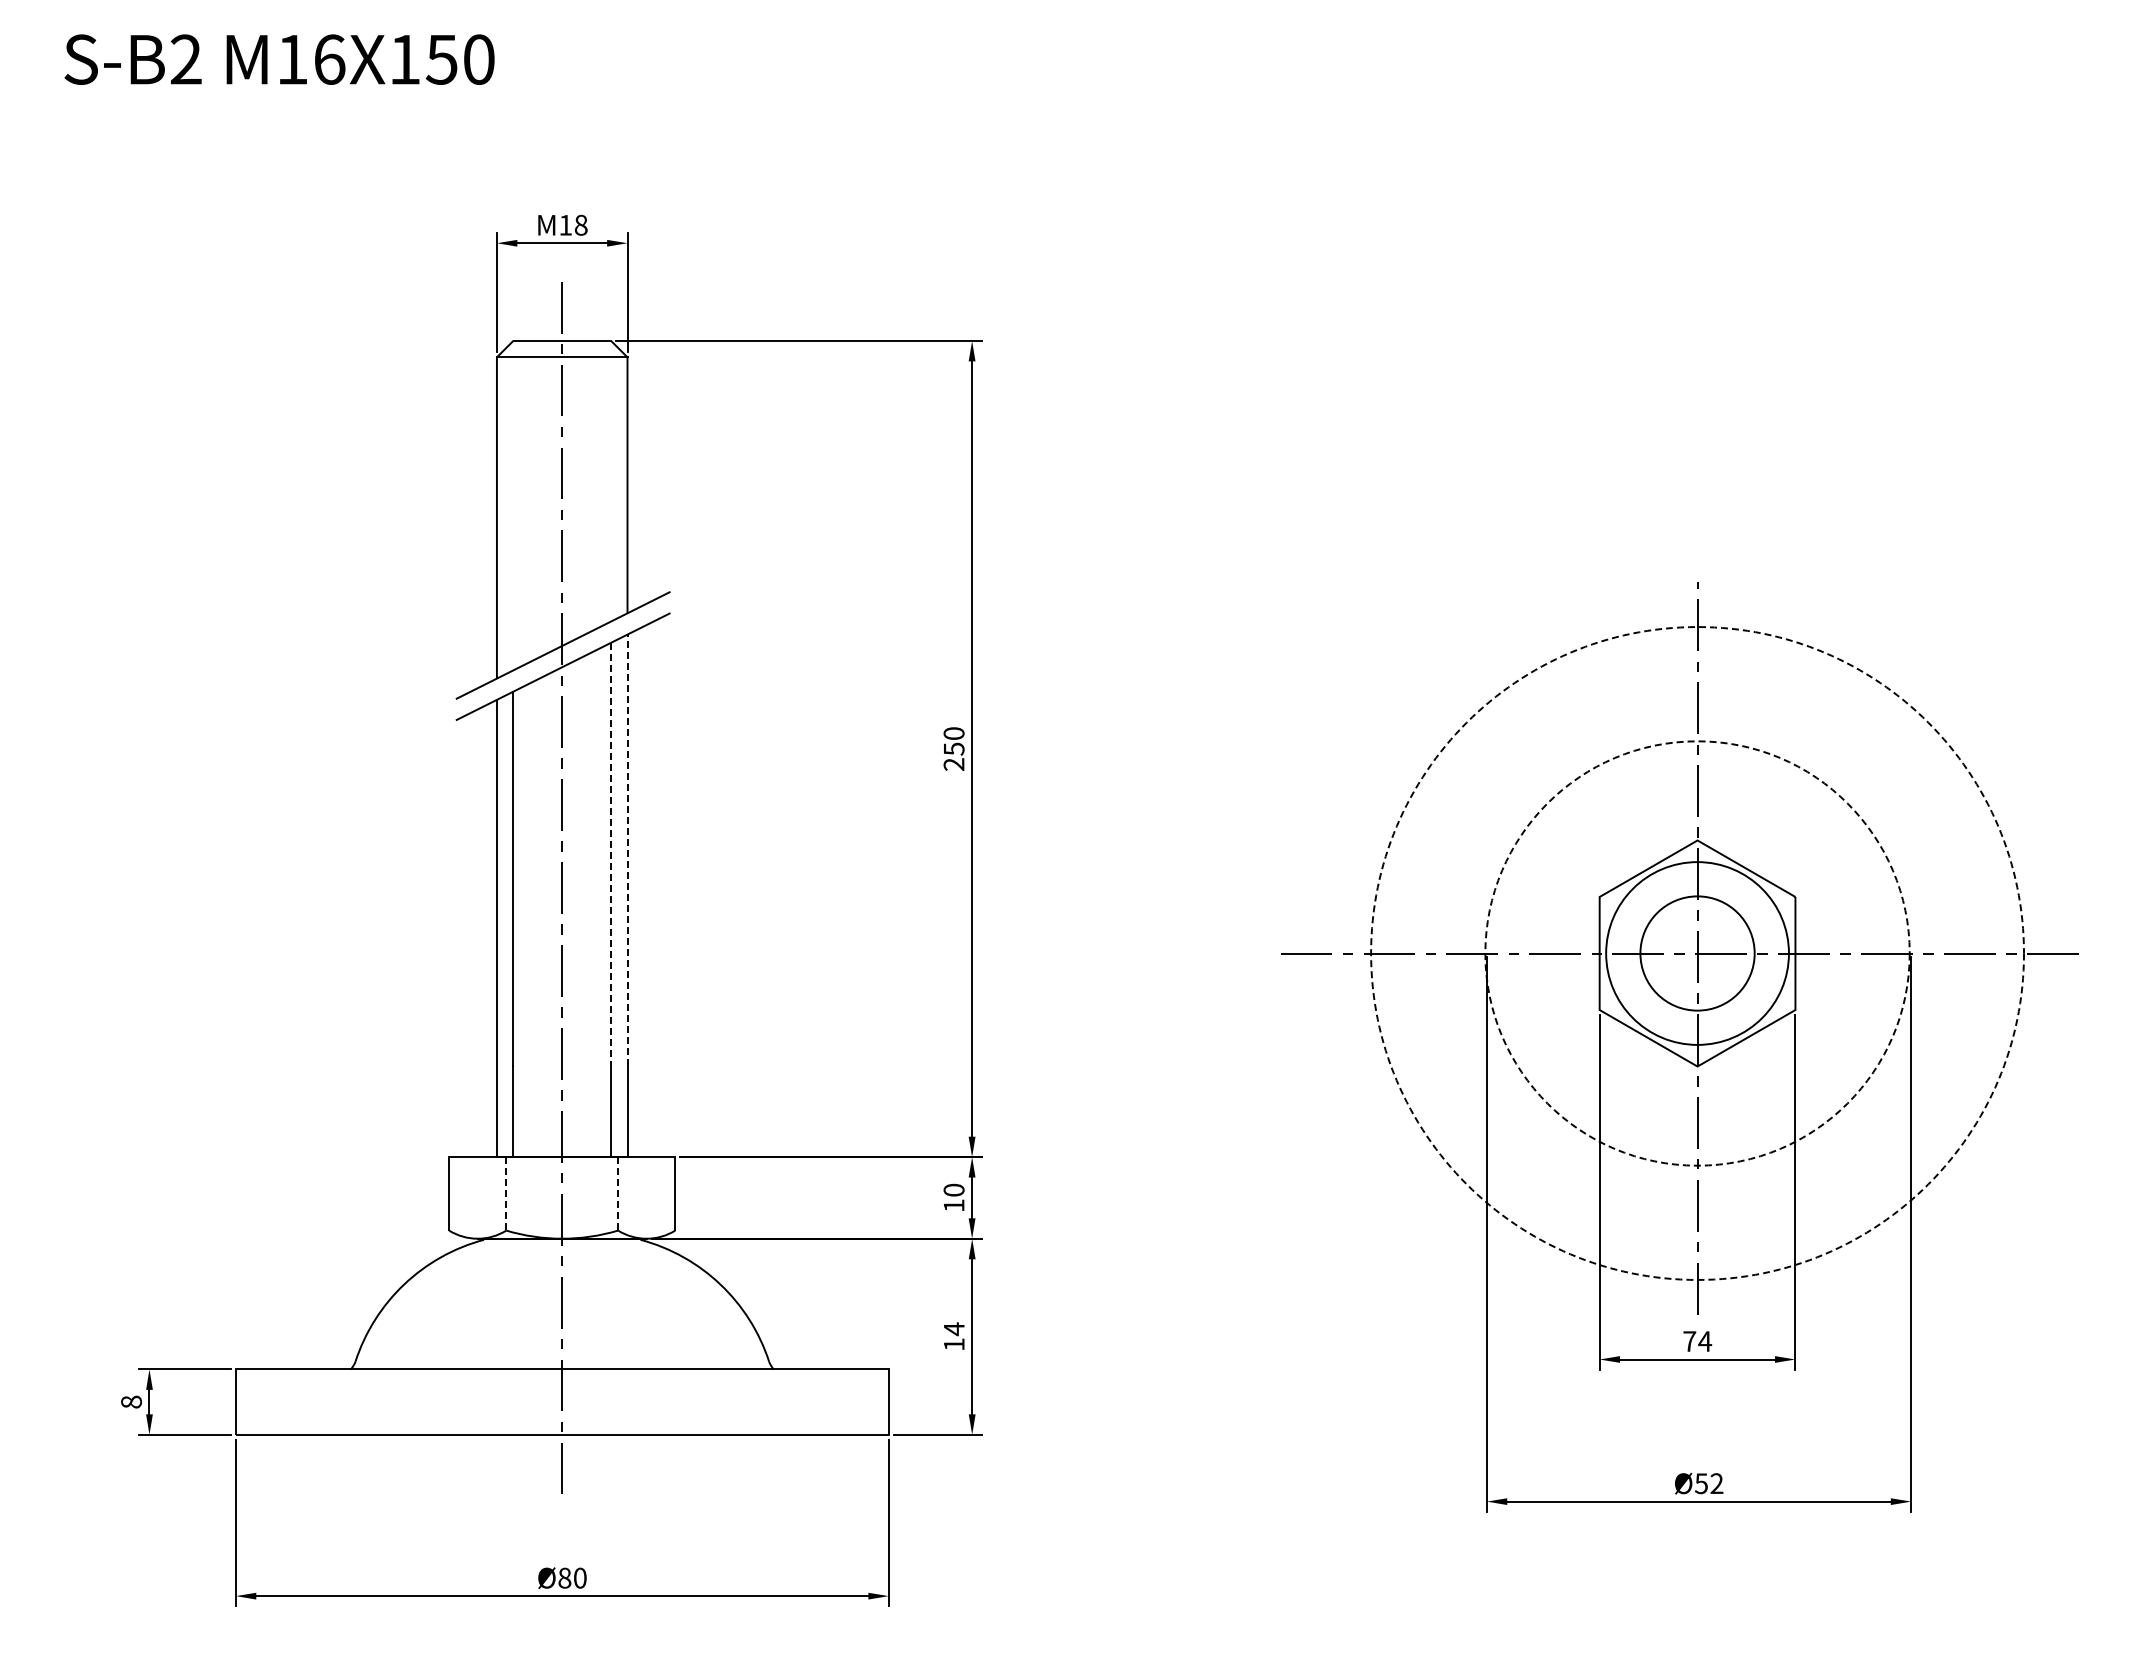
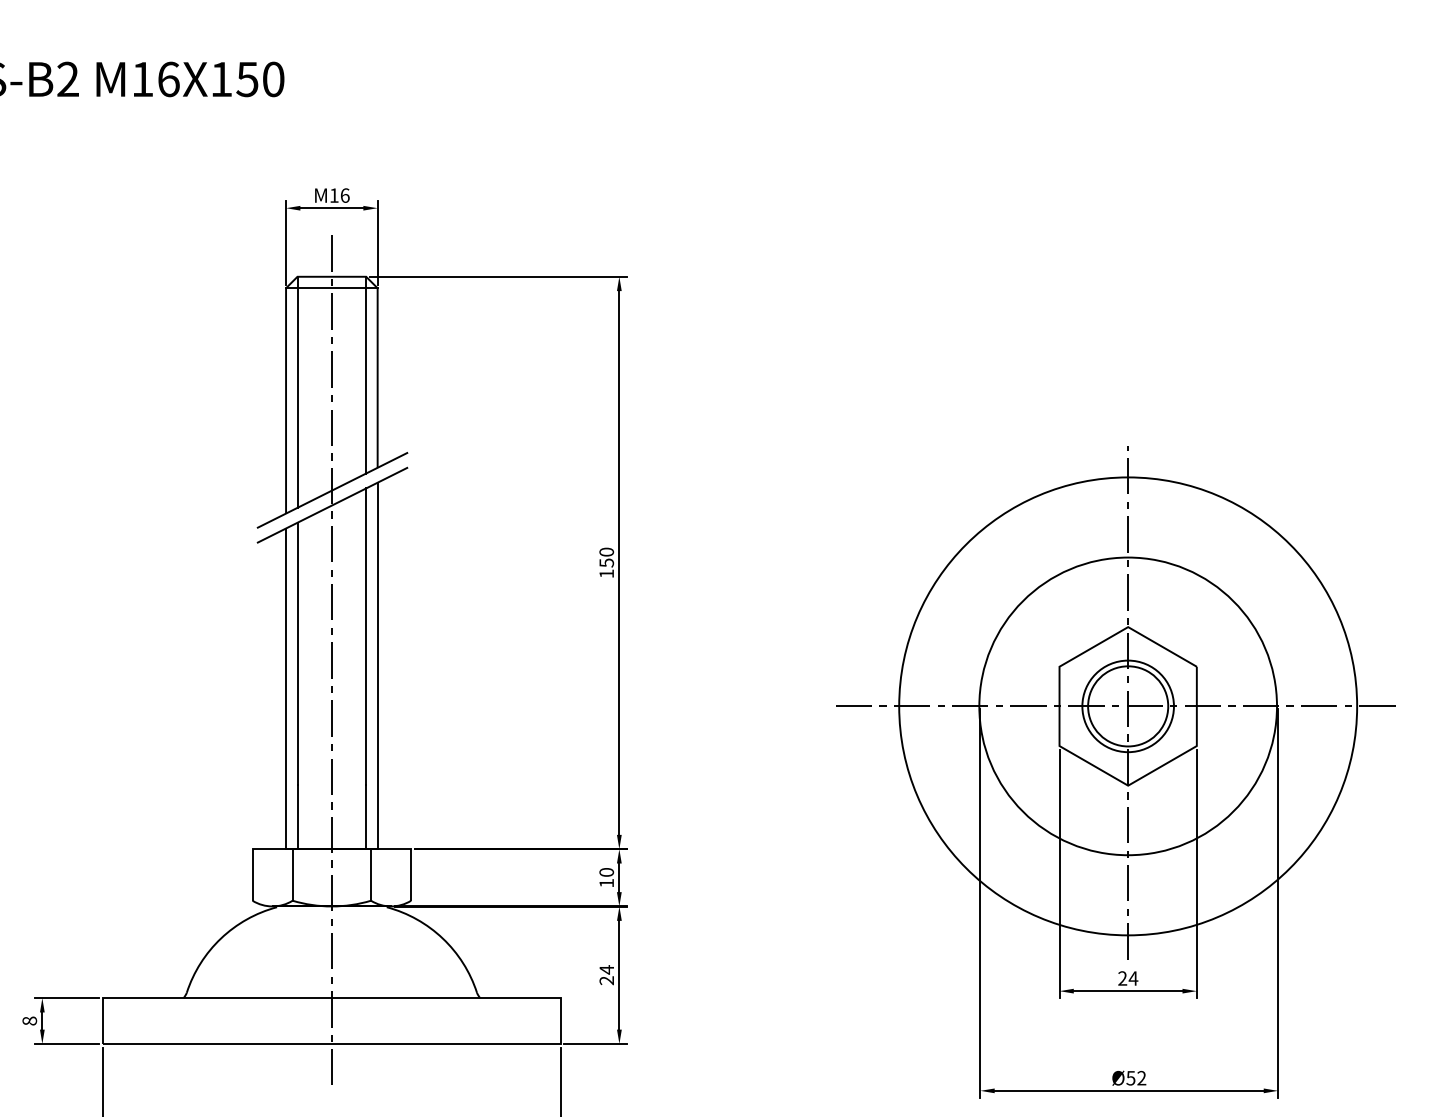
text: (580, 224) -> (344, 195), M18 -> M16
line: (611, 481) -> (366, 375), added
line: (513, 505) -> (297, 392), added
text: (953, 764) -> (606, 573), 250 -> 150
line: (627, 850) -> (377, 634), dashed -> solid
line: (611, 854) -> (366, 636), dashed -> solid
circle: (1697, 953) -> (1128, 706), dashed -> solid
circle: (1697, 953) -> (1128, 706), dashed -> solid
circle: (1697, 953) -> (1128, 706), size x0.71
line: (506, 1193) -> (292, 874), dashed -> solid
line: (618, 1193) -> (371, 874), dashed -> solid
text: (1689, 1341) -> (1122, 978), 74 -> 24
text: (953, 1344) -> (606, 980), 14 -> 24

